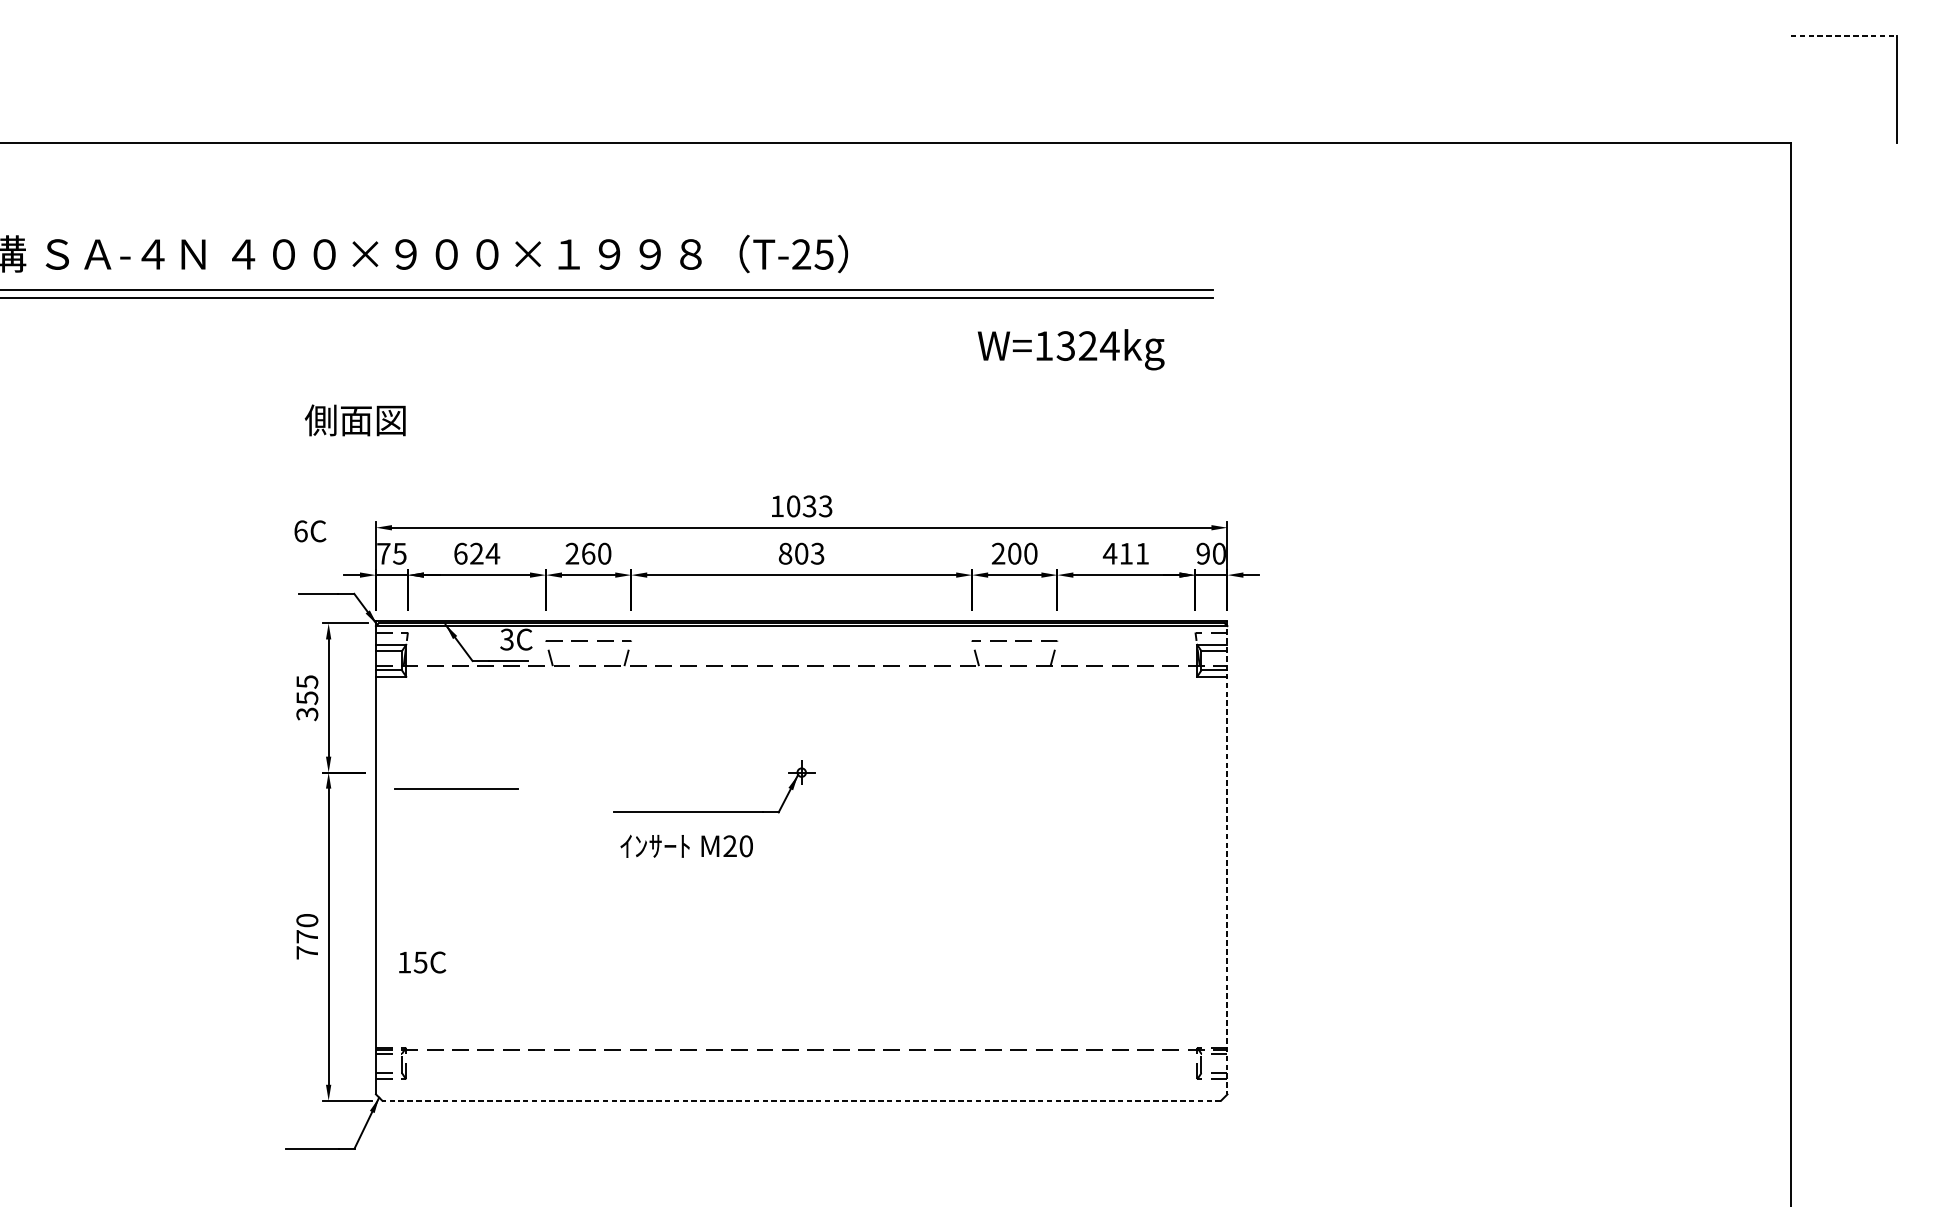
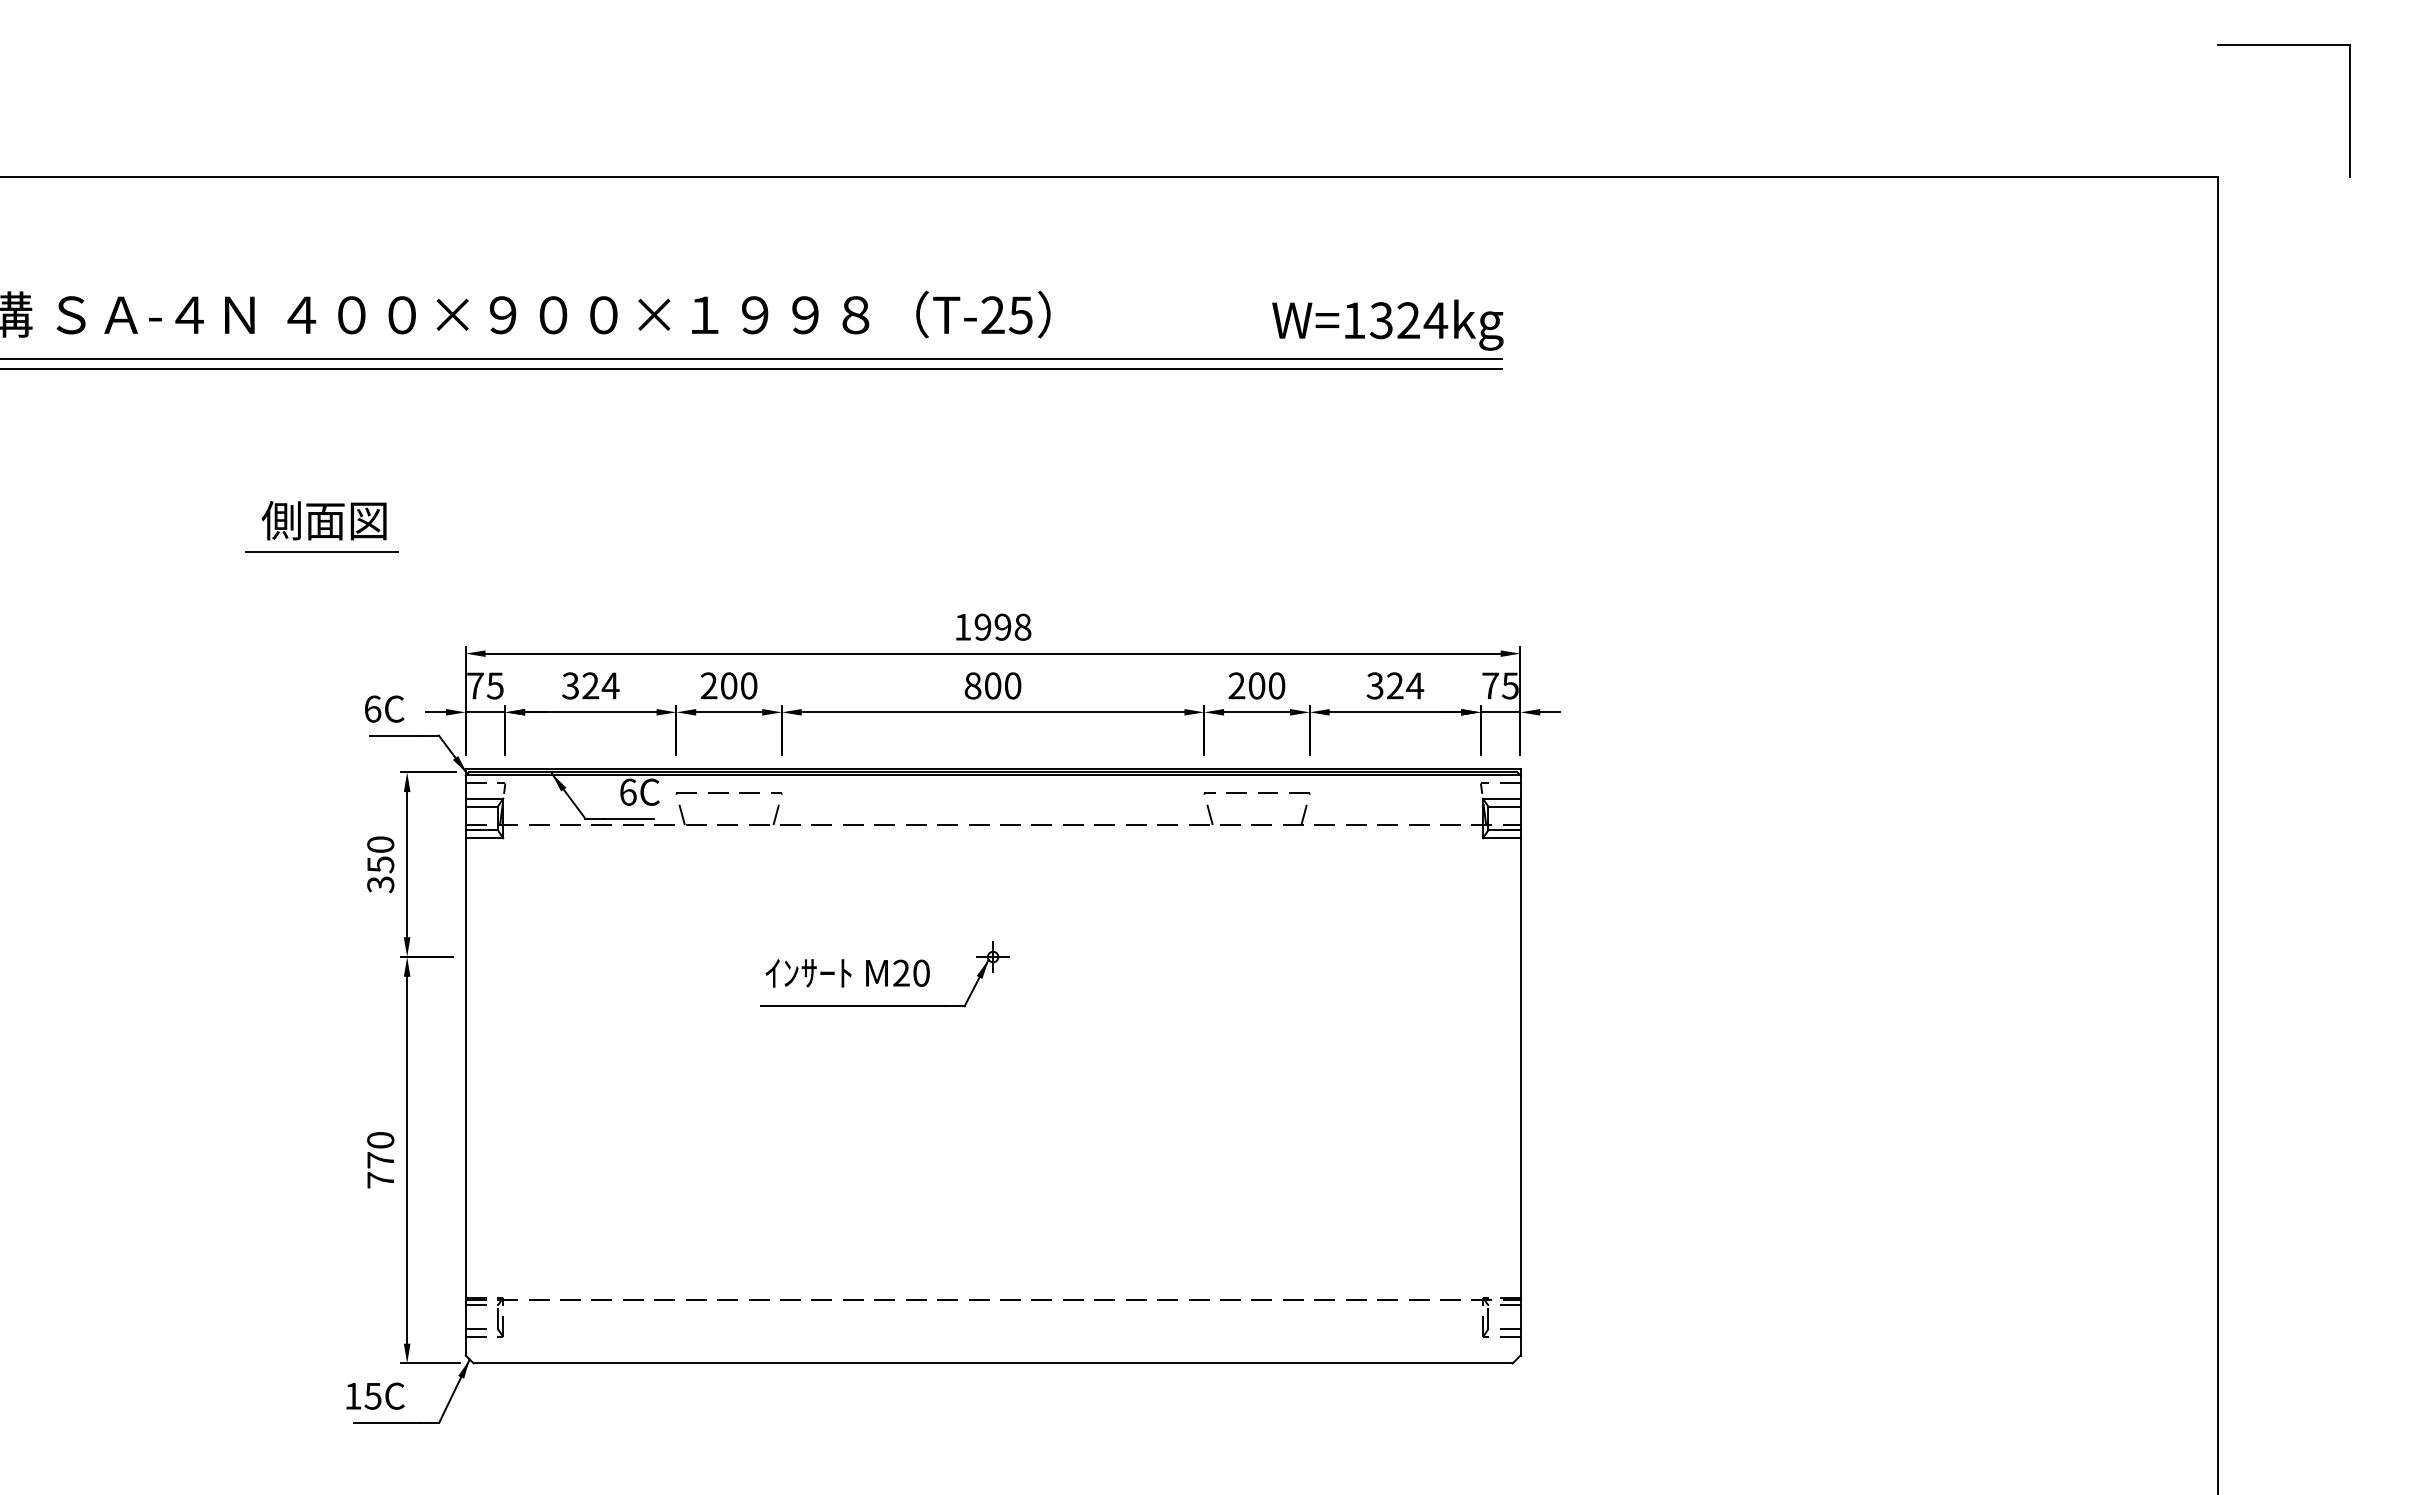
line: (1844, 35) -> (2284, 44), dashed -> solid
text: (1070, 349) -> (1387, 324), moved
text: (354, 420) -> (323, 520), moved
text: (809, 505) -> (1002, 626), 1033 -> 1998
text: (310, 530) -> (384, 708), moved
text: (460, 553) -> (570, 685), 624 -> 324
text: (588, 553) -> (729, 685), 260 -> 200
text: (817, 553) -> (1012, 685), 803 -> 800
text: (1126, 553) -> (1395, 685), 411 -> 324
text: (1211, 553) -> (1500, 685), 90 -> 75
text: (506, 639) -> (627, 791), 3C -> 6C
text: (307, 681) -> (380, 844), 355 -> 350
line: (456, 788) -> (321, 551), moved
text: (686, 846) -> (847, 973), moved
line: (1227, 857) -> (1520, 1062), dashed -> solid
text: (422, 961) -> (375, 1395), moved
line: (801, 1100) -> (992, 1363), dashed -> solid

